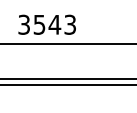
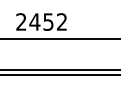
text: (46, 24) -> (41, 21), 3543 -> 2452

